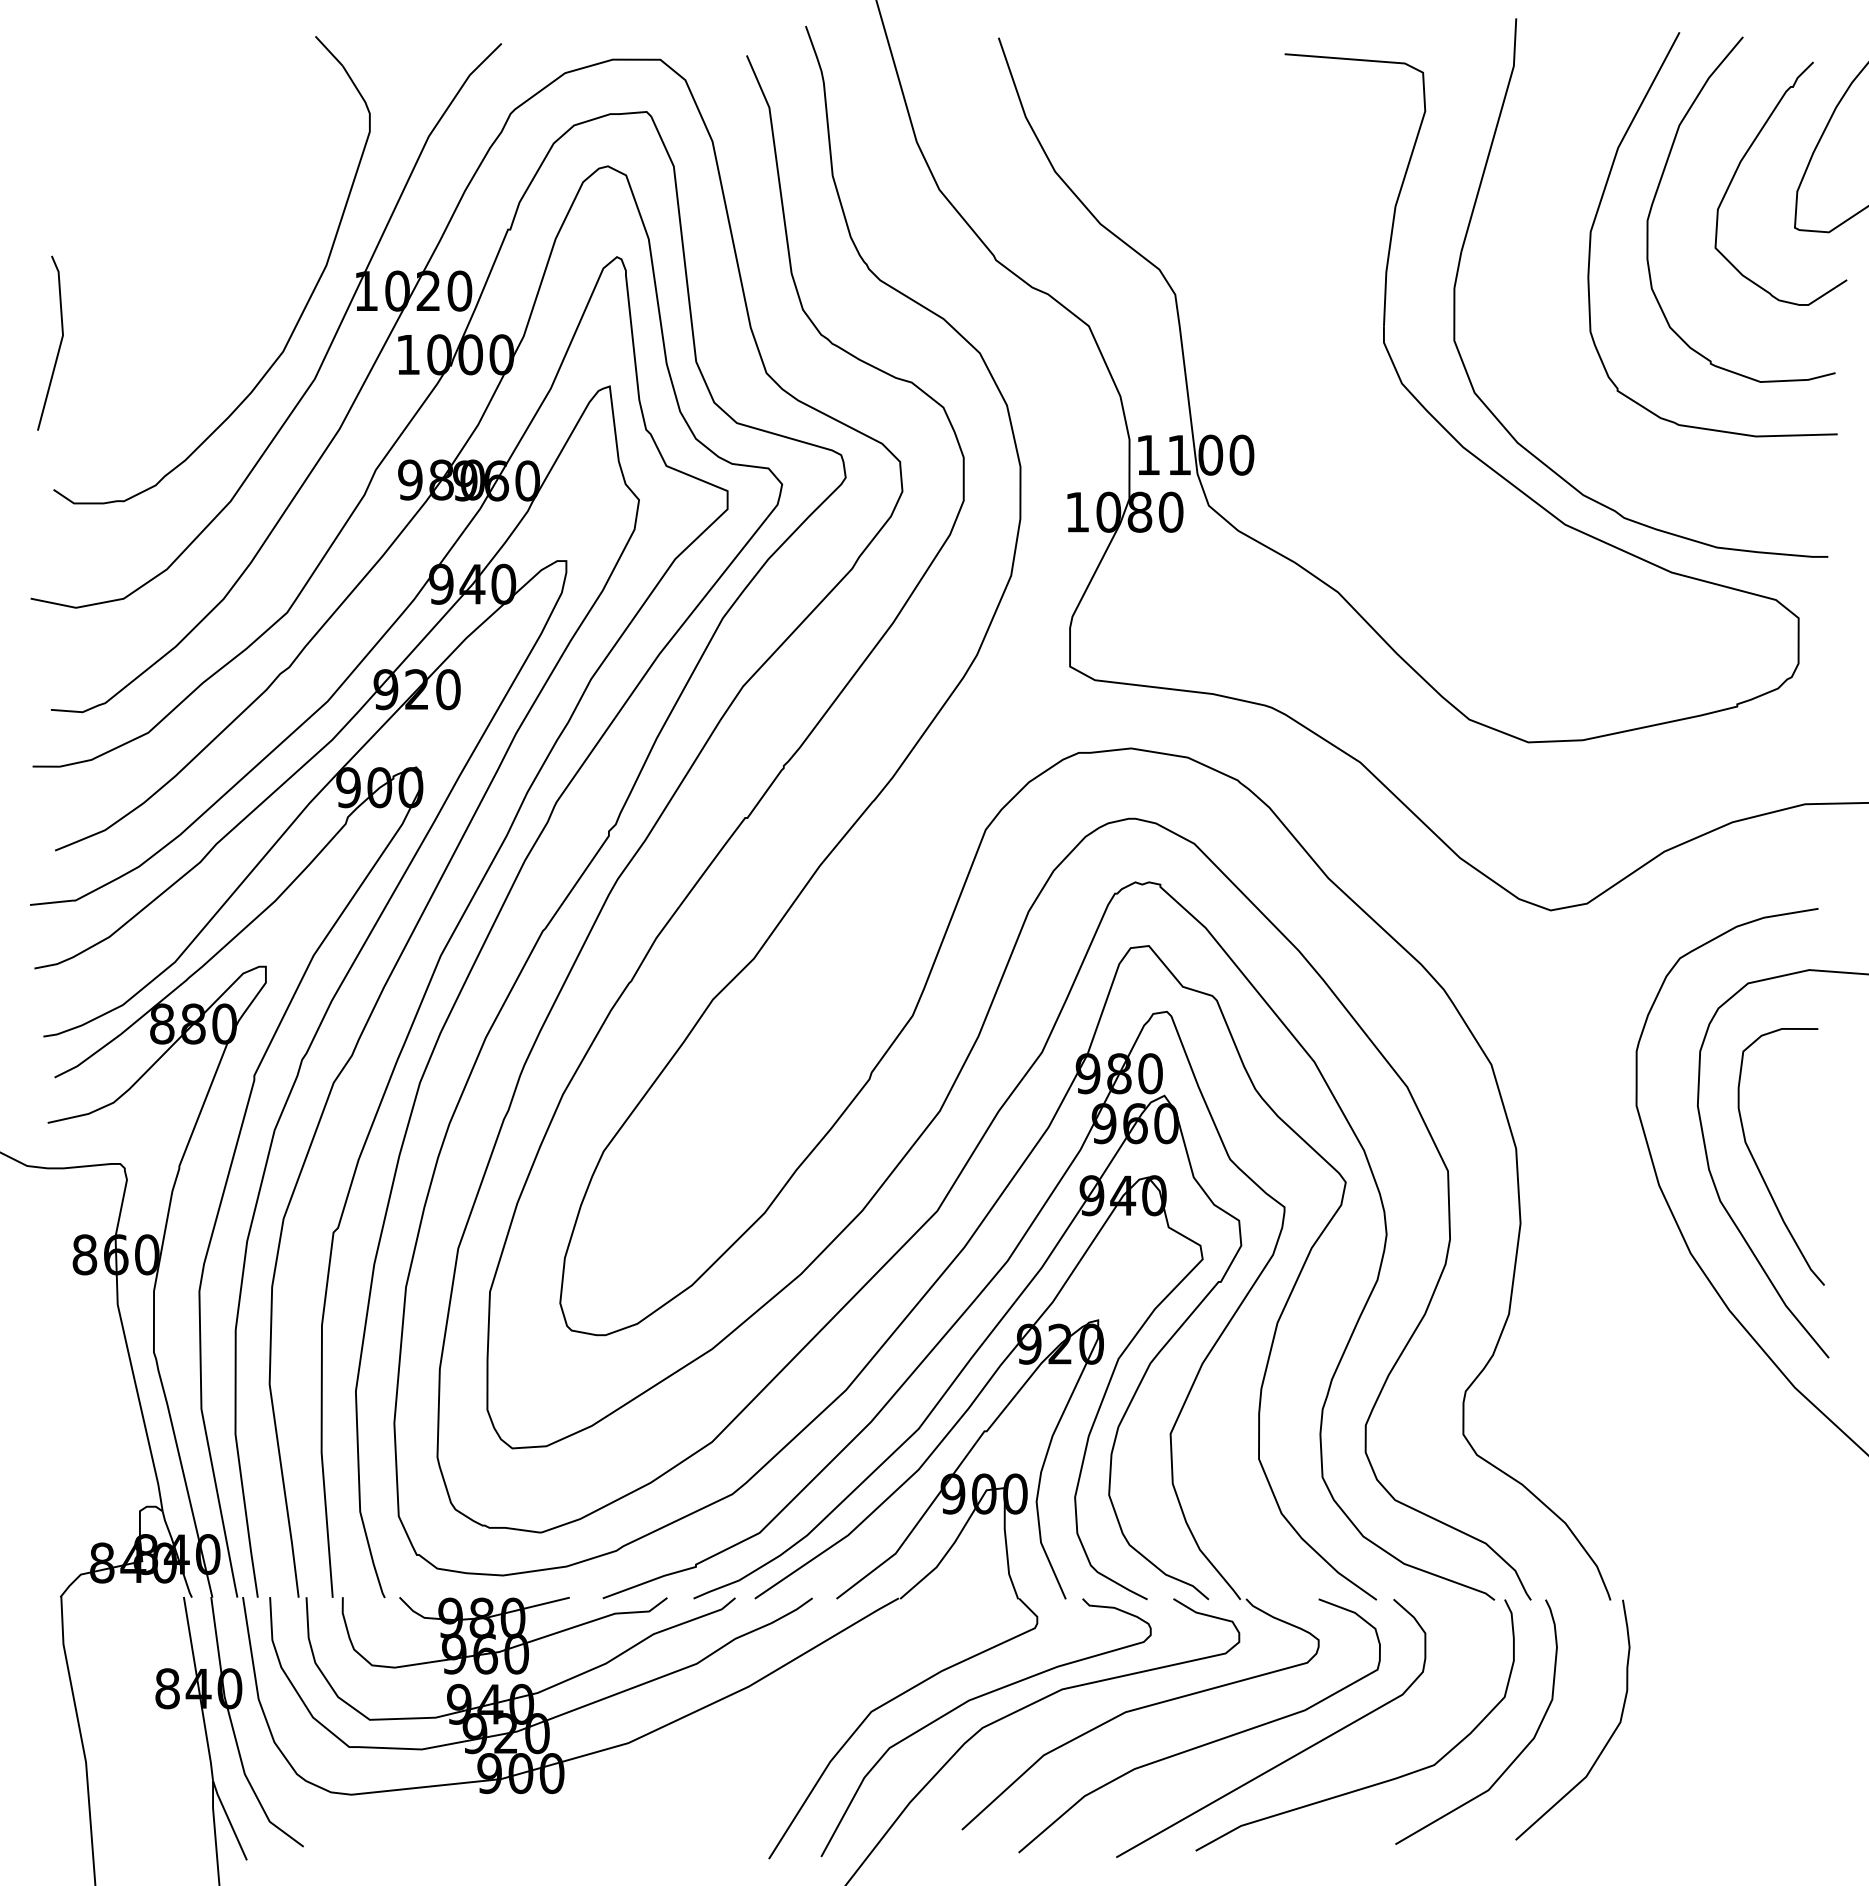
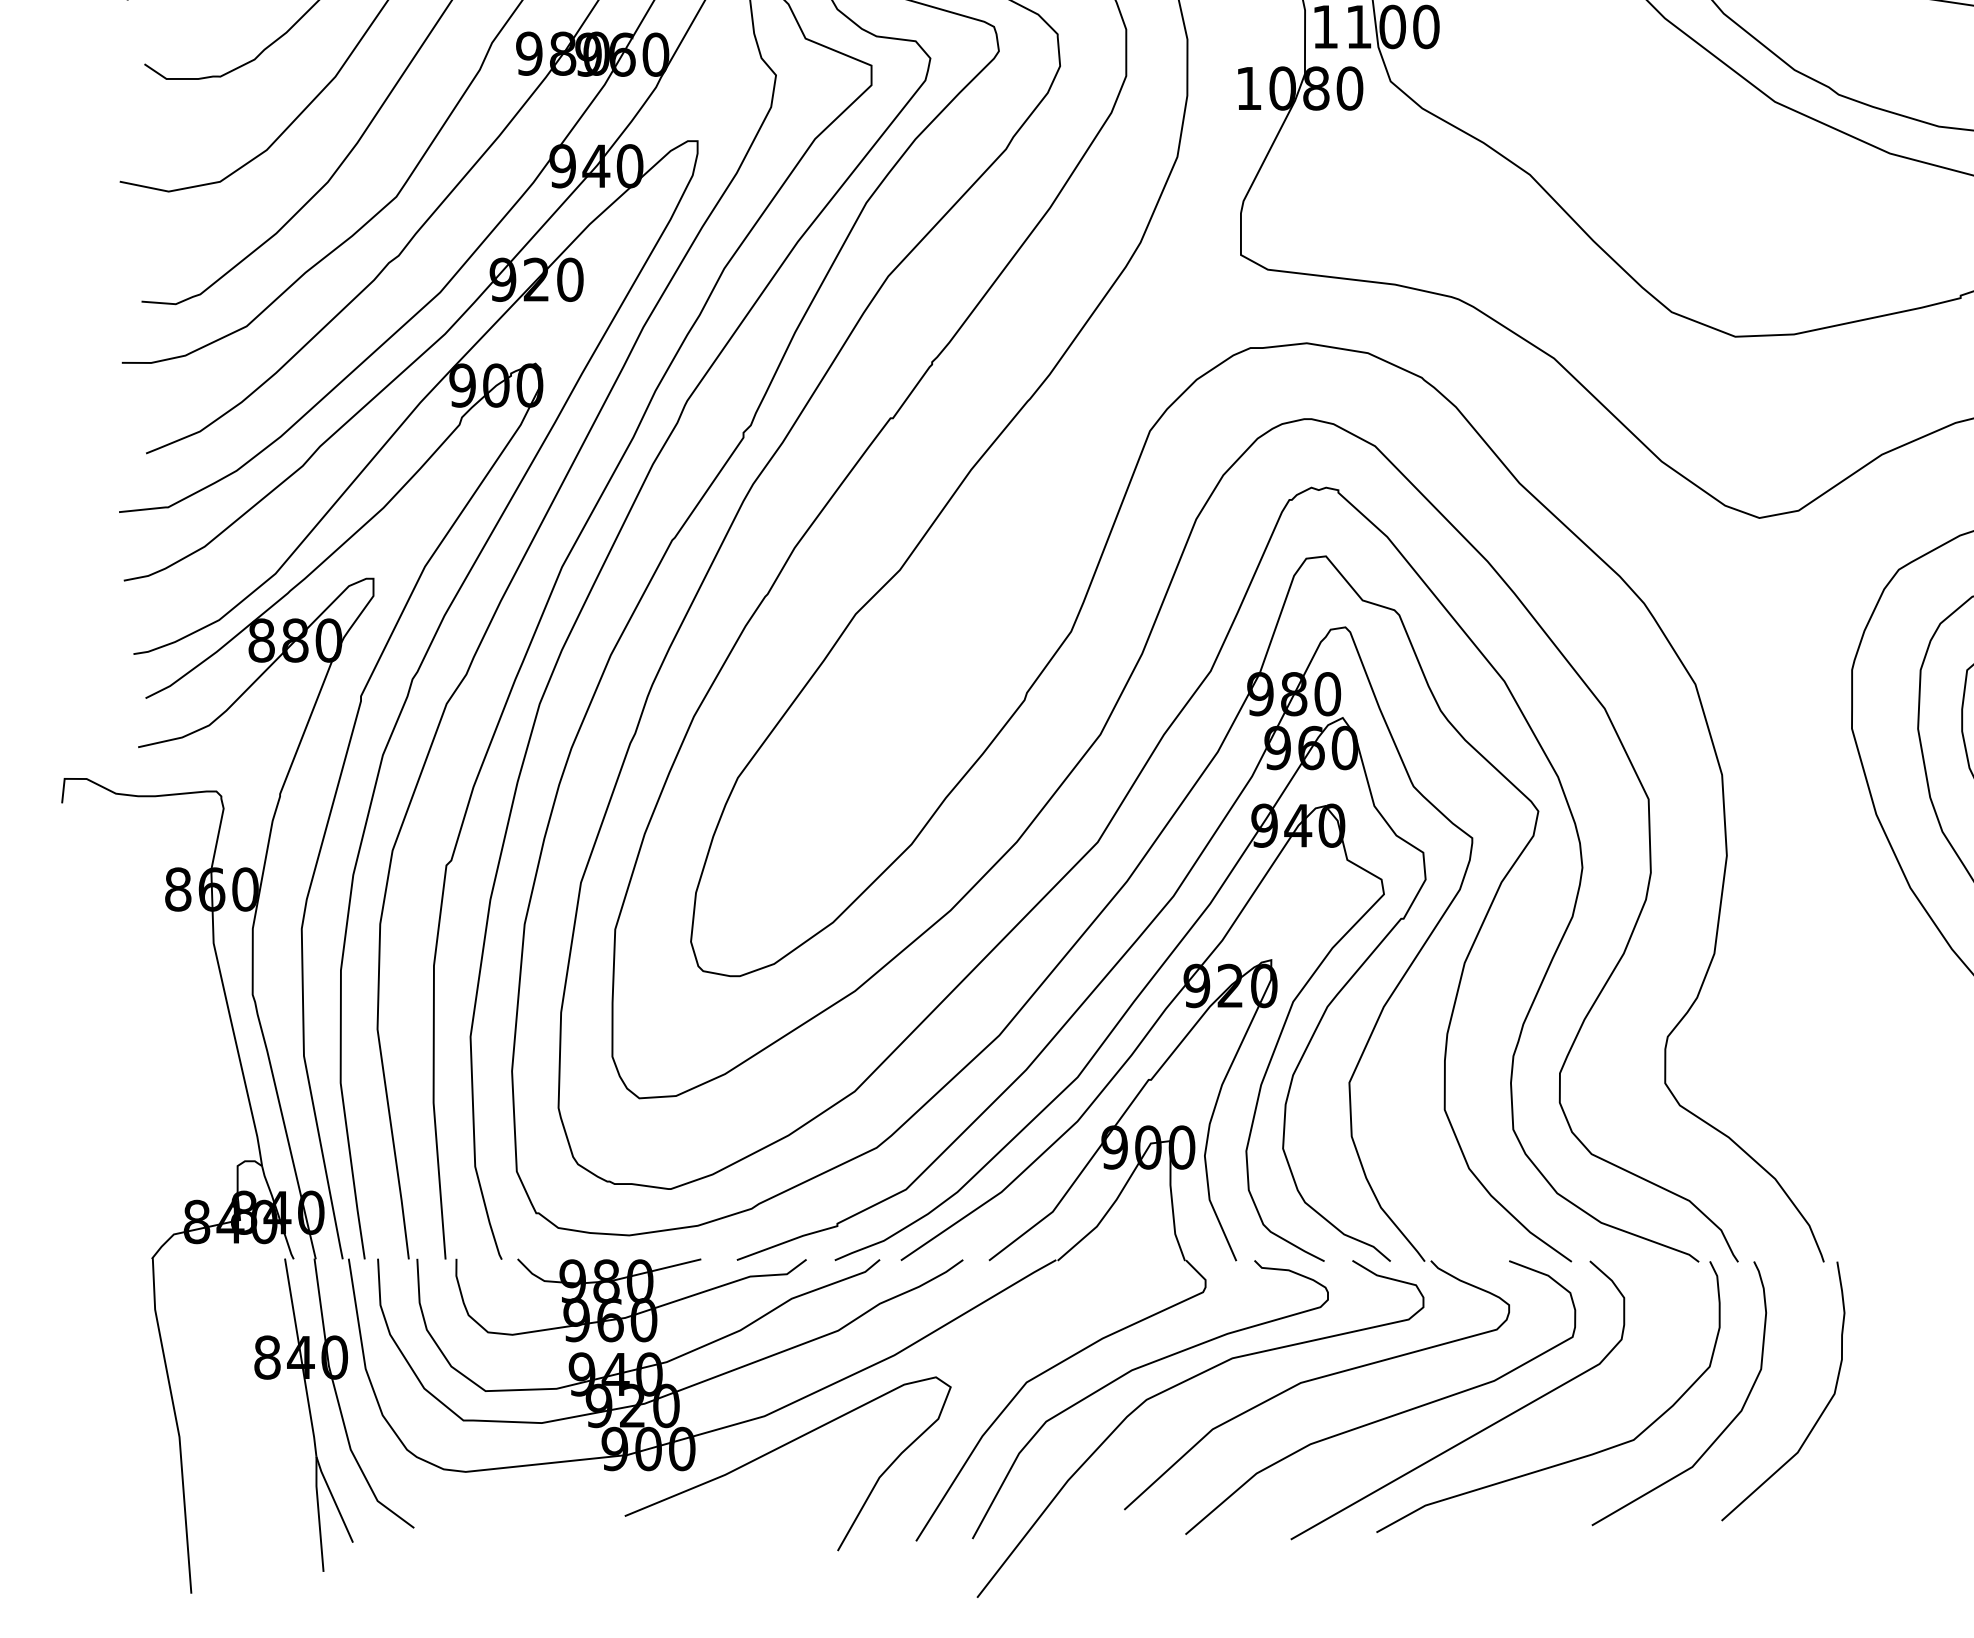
curve: (642, 1773) -> (779, 1449), added

